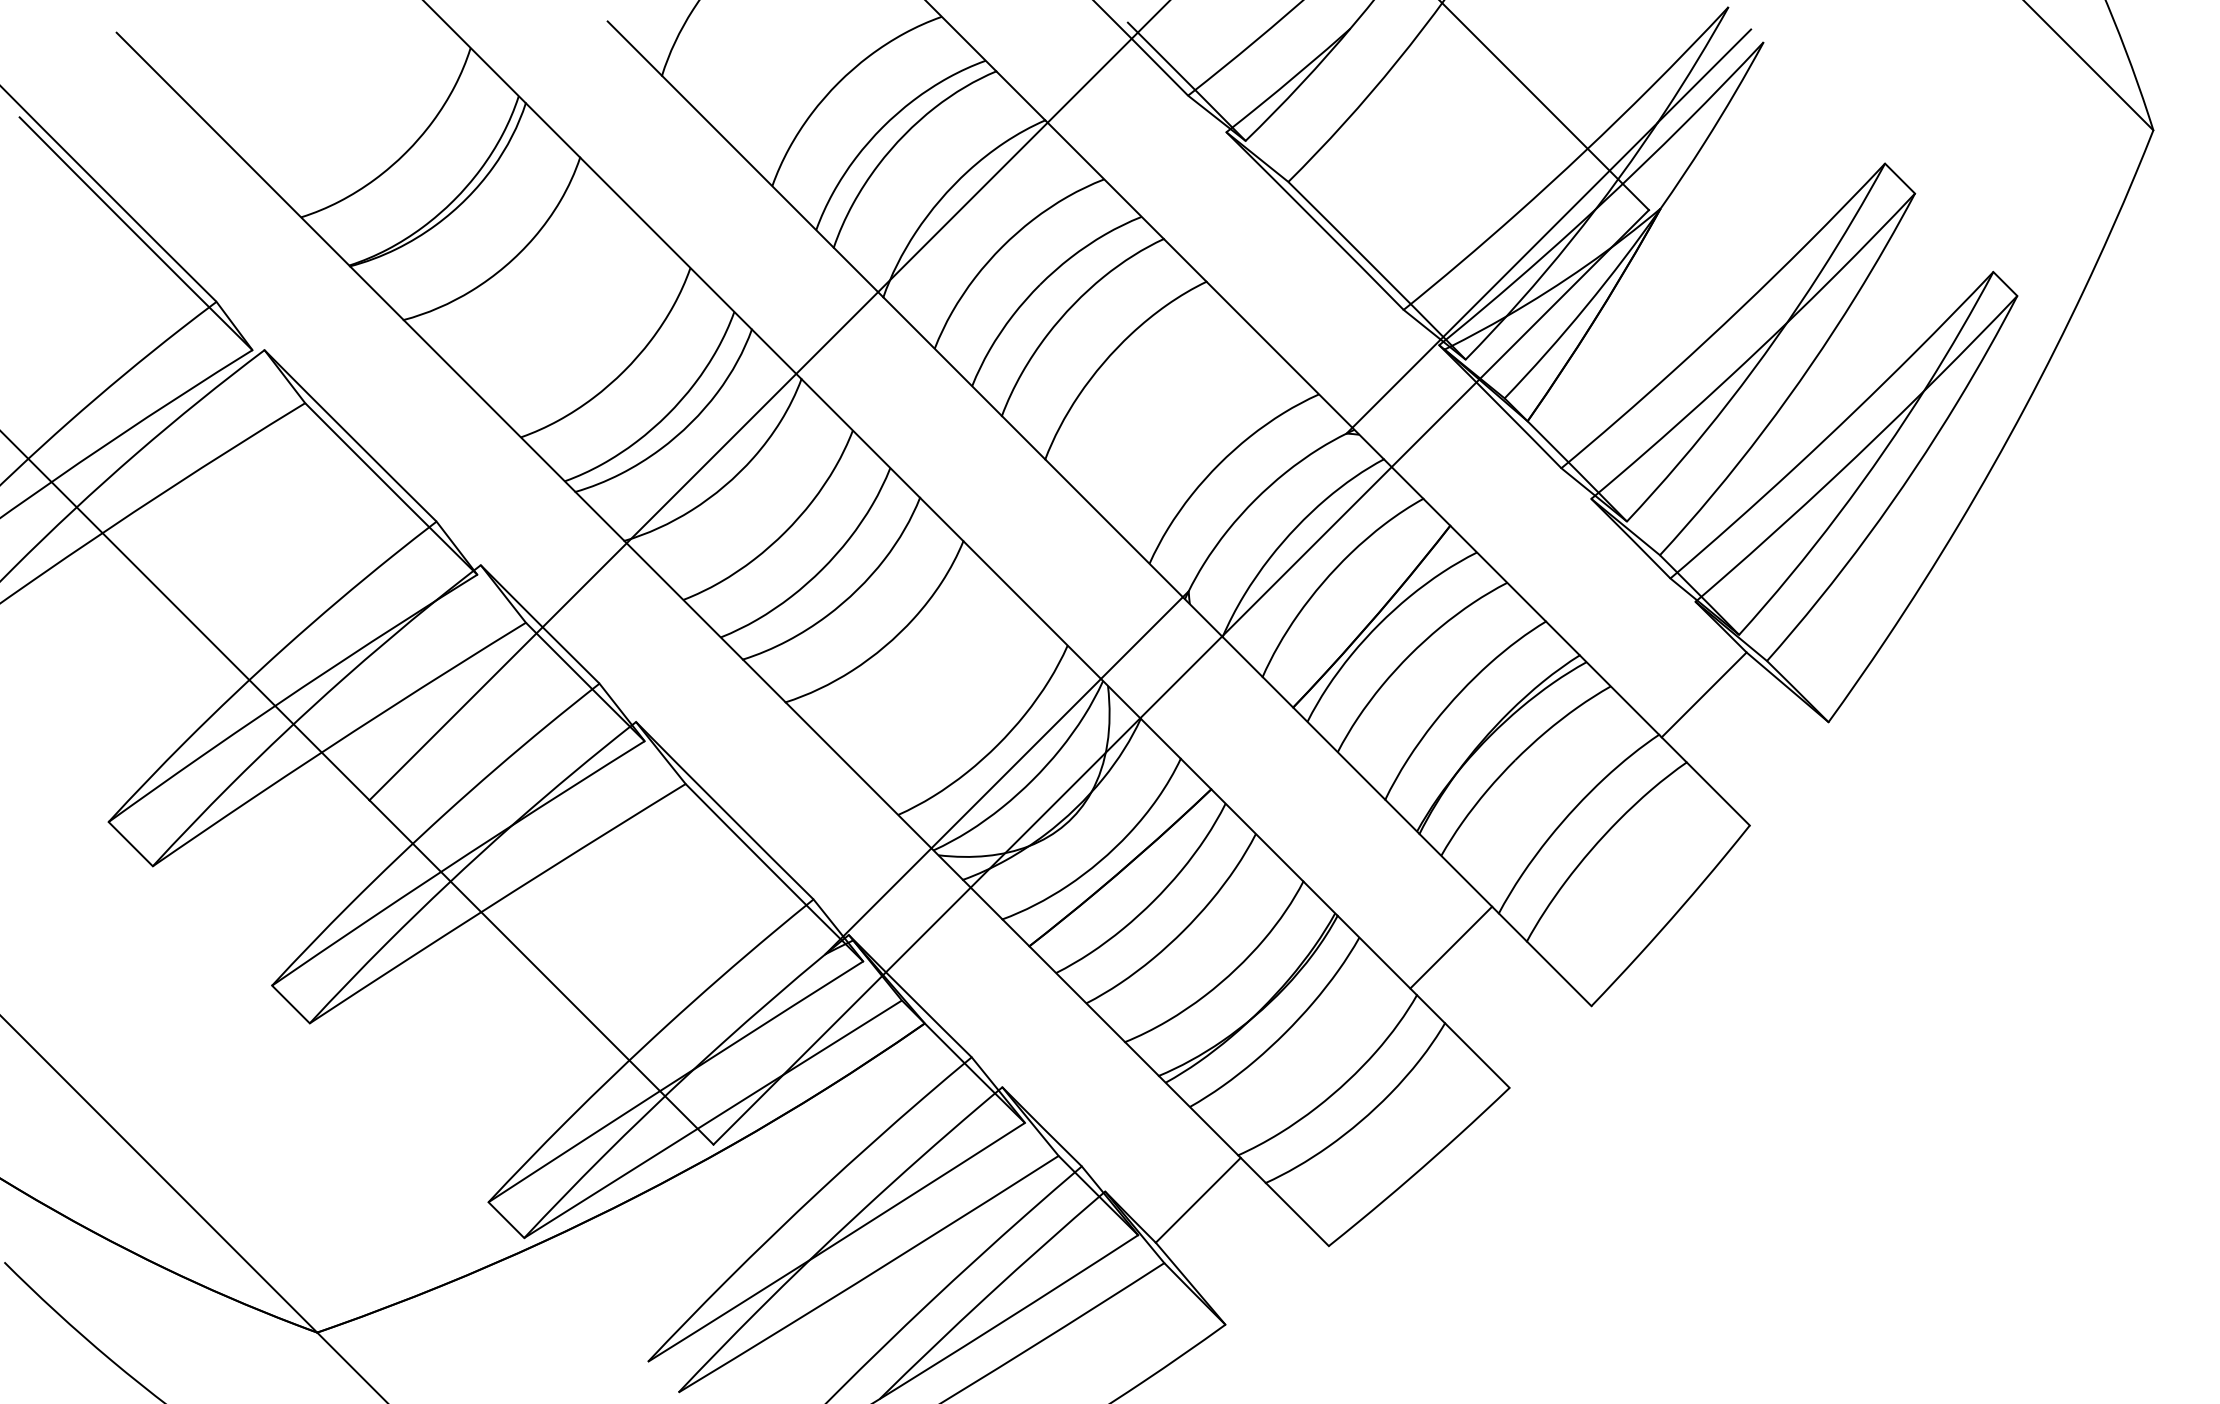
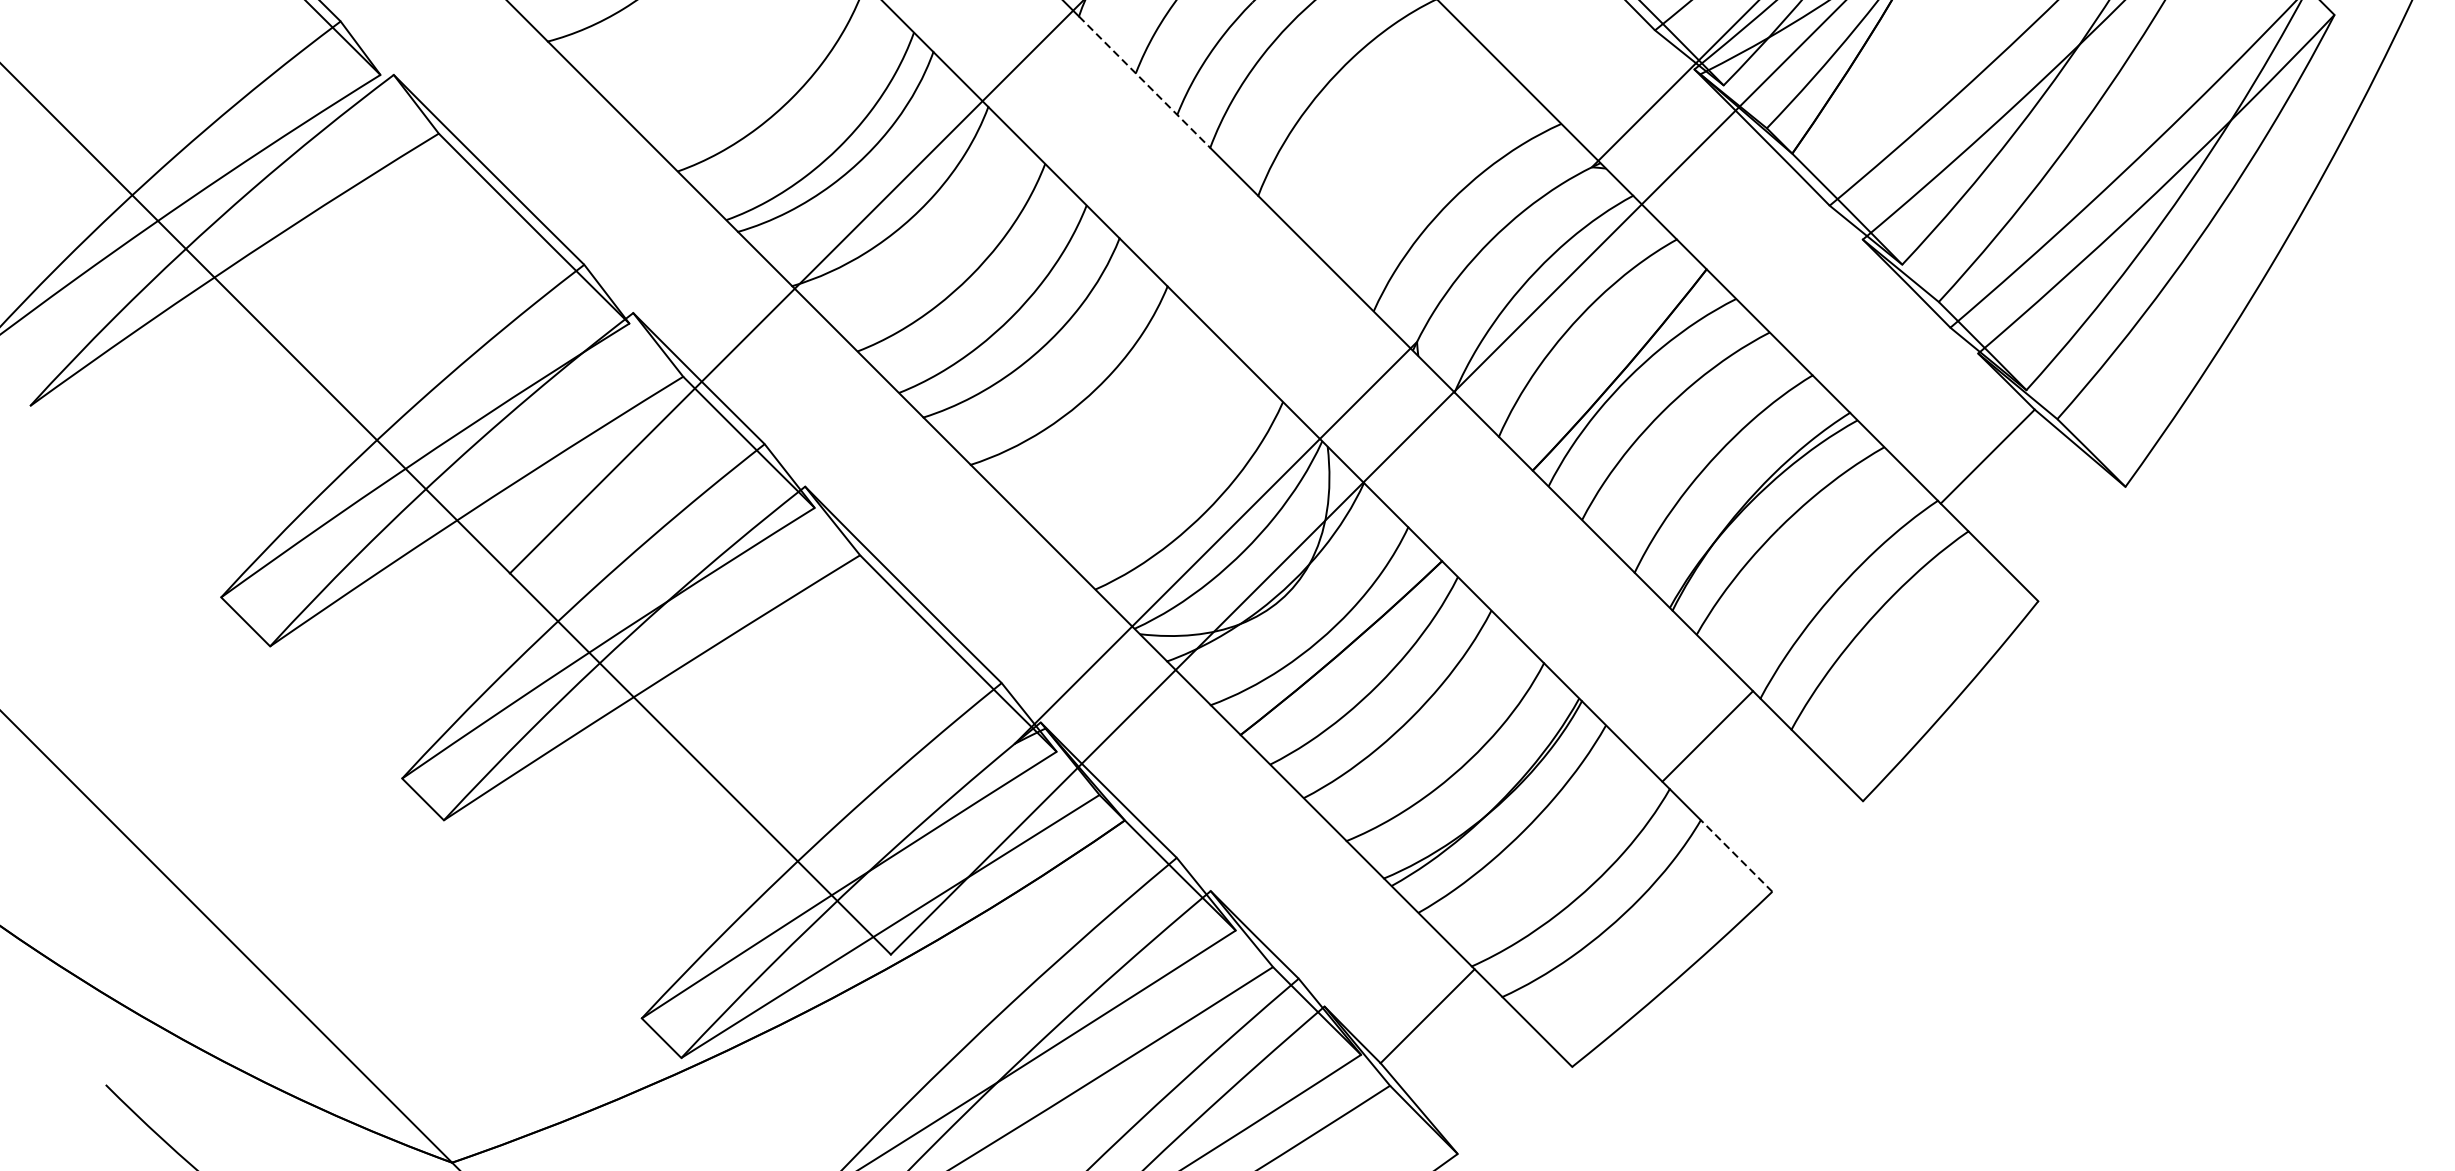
line: (942, 356) -> (1144, 81), solid -> dashed
line: (1477, 1055) -> (1736, 855), solid -> dashed

